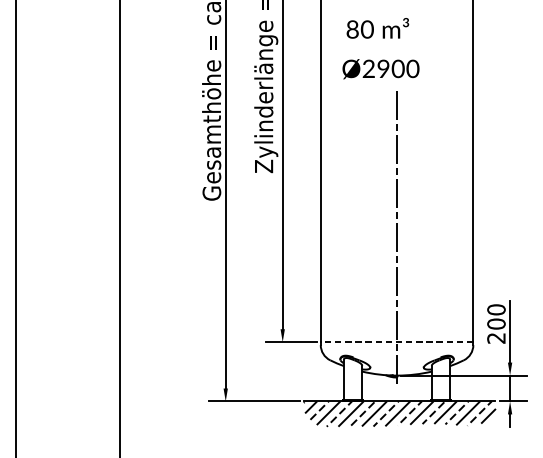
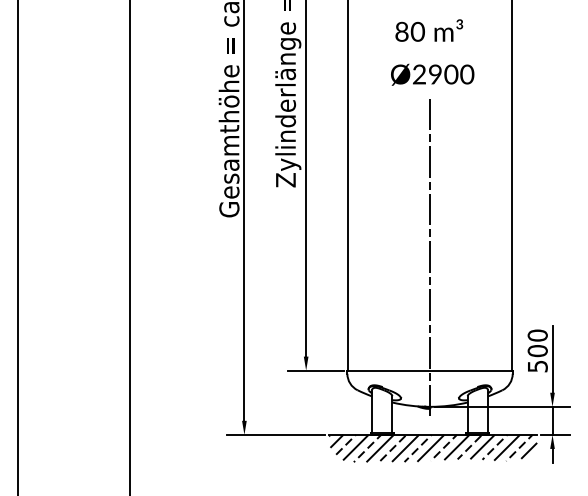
text: (380, 48) -> (432, 52), moved
text: (496, 338) -> (537, 366), 200 -> 500
line: (397, 342) -> (430, 370), dashed -> solid

